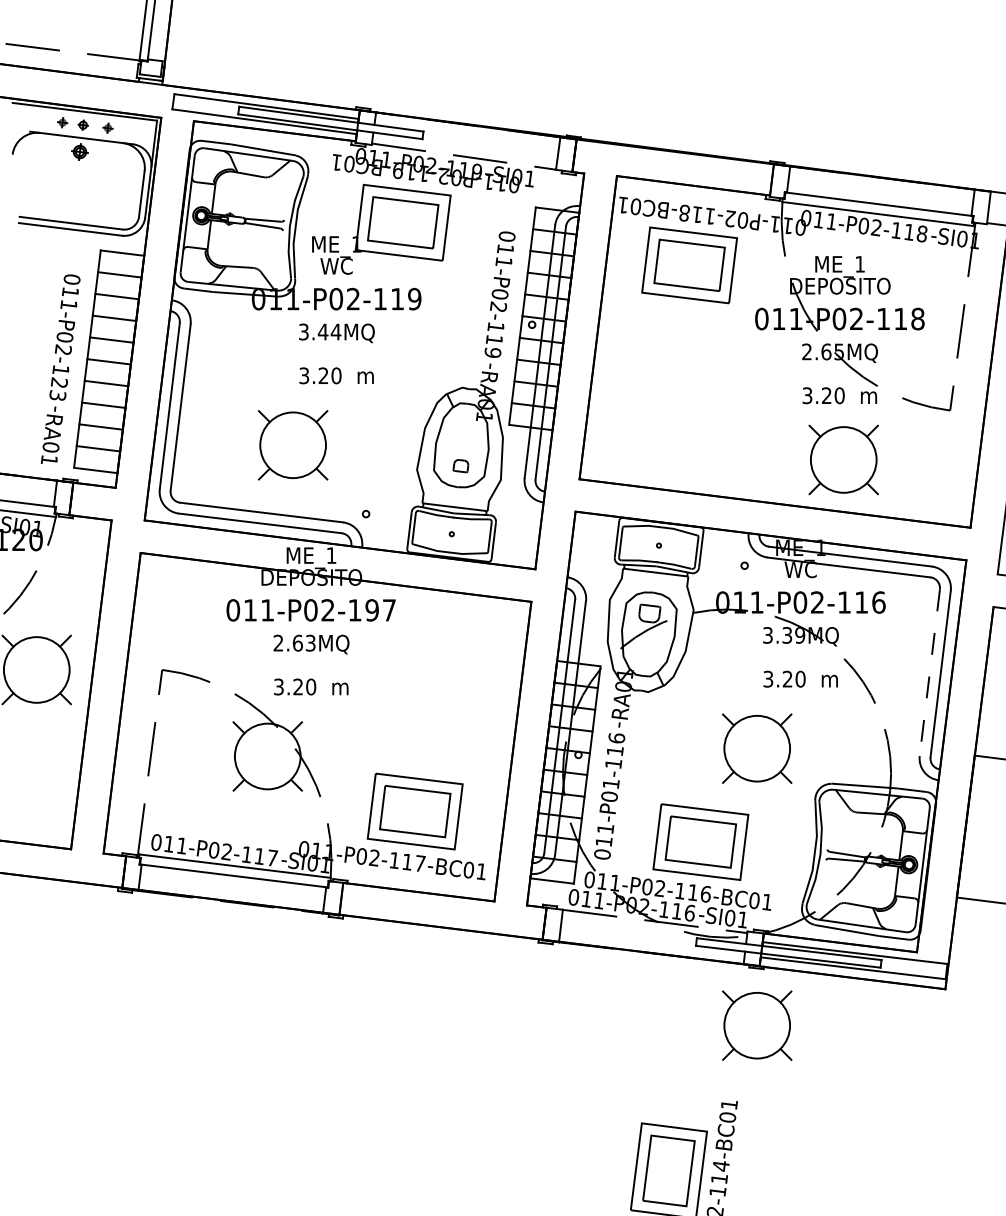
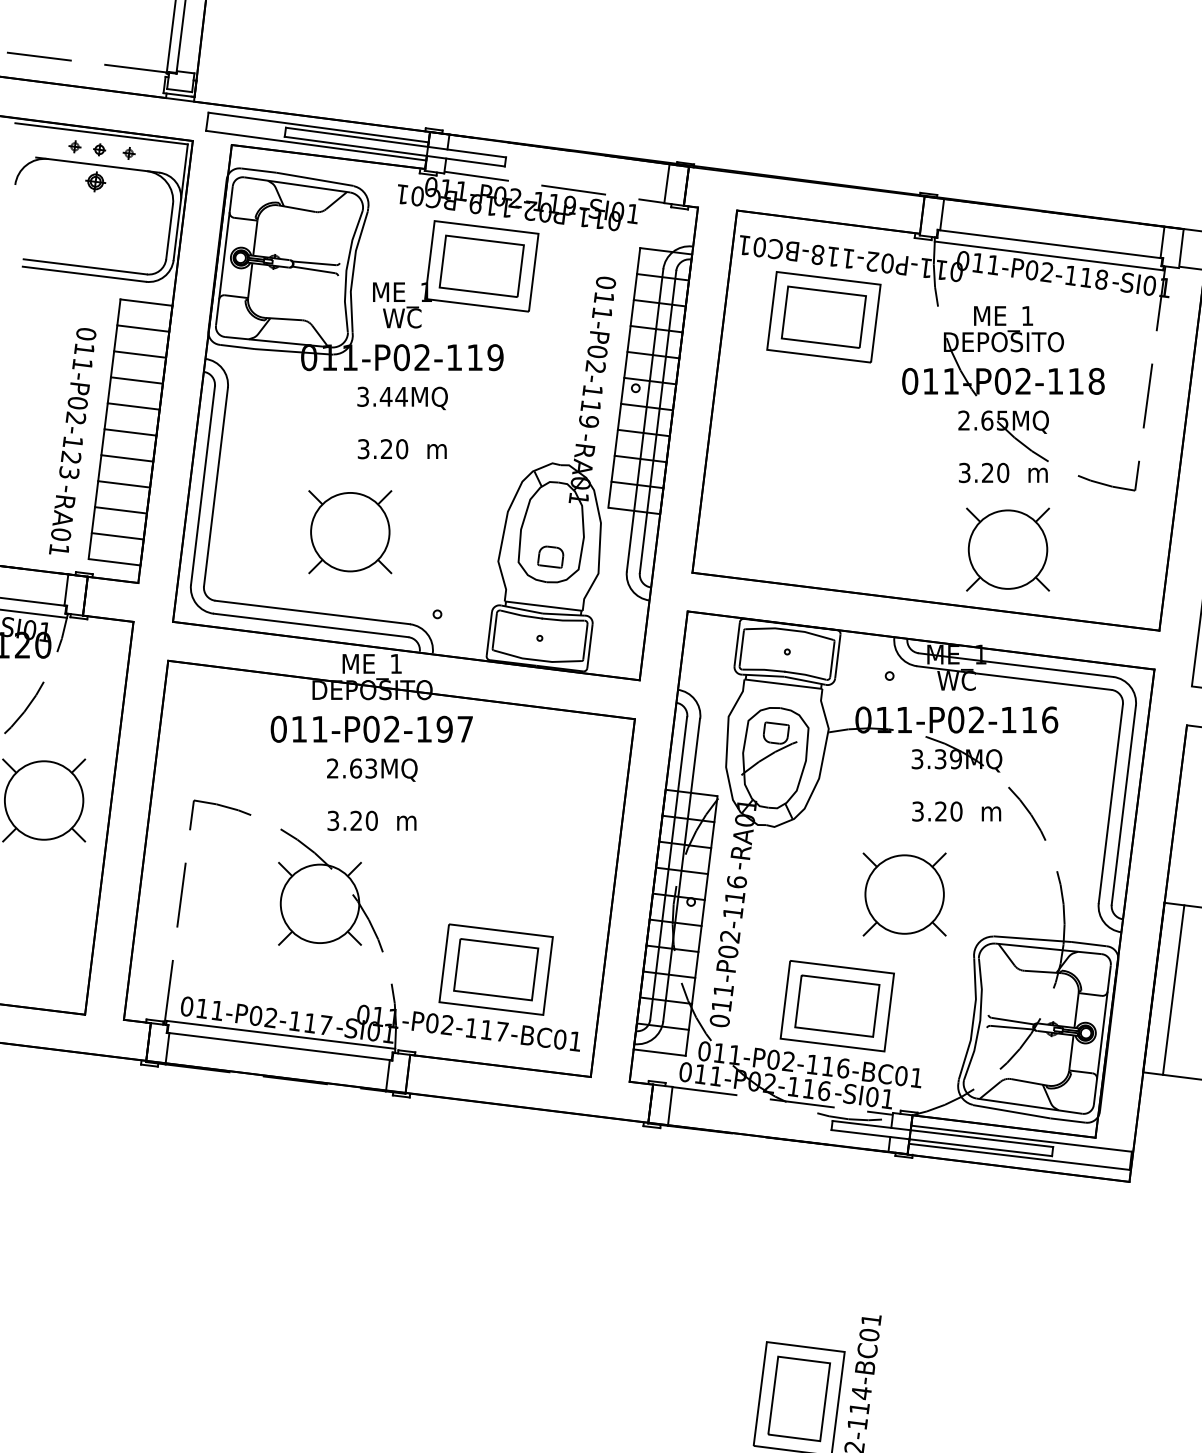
part: (460, 465) -> (550, 556), size x1.43
line: (929, 672) -> (1110, 803), dashed -> solid
text: (610, 784) -> (729, 937), 011-P01-116 -> 011-P02-116
line: (982, 828) -> (1173, 989), added
part: (757, 1025) -> (905, 1225), removed

